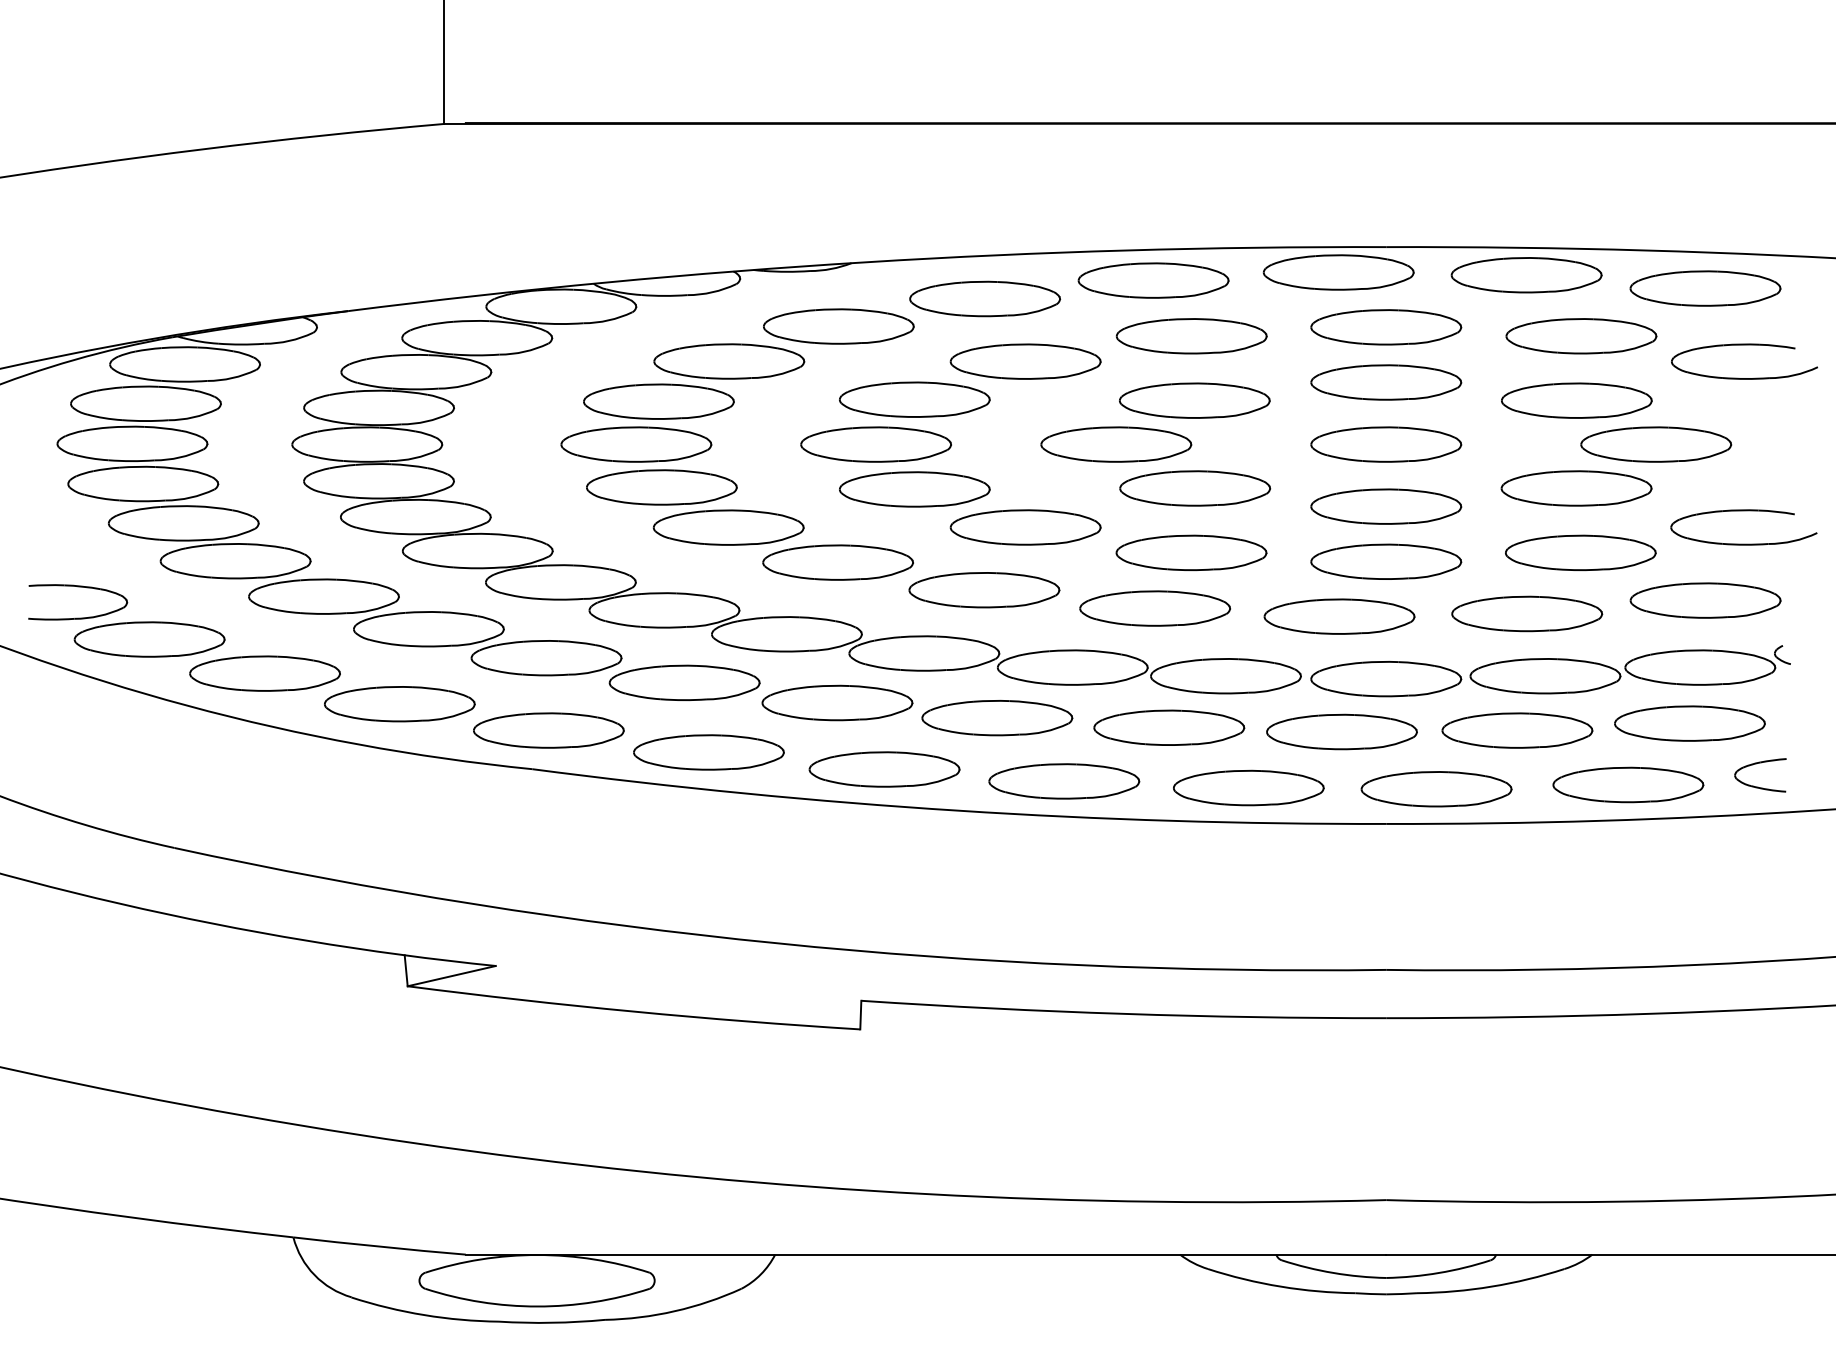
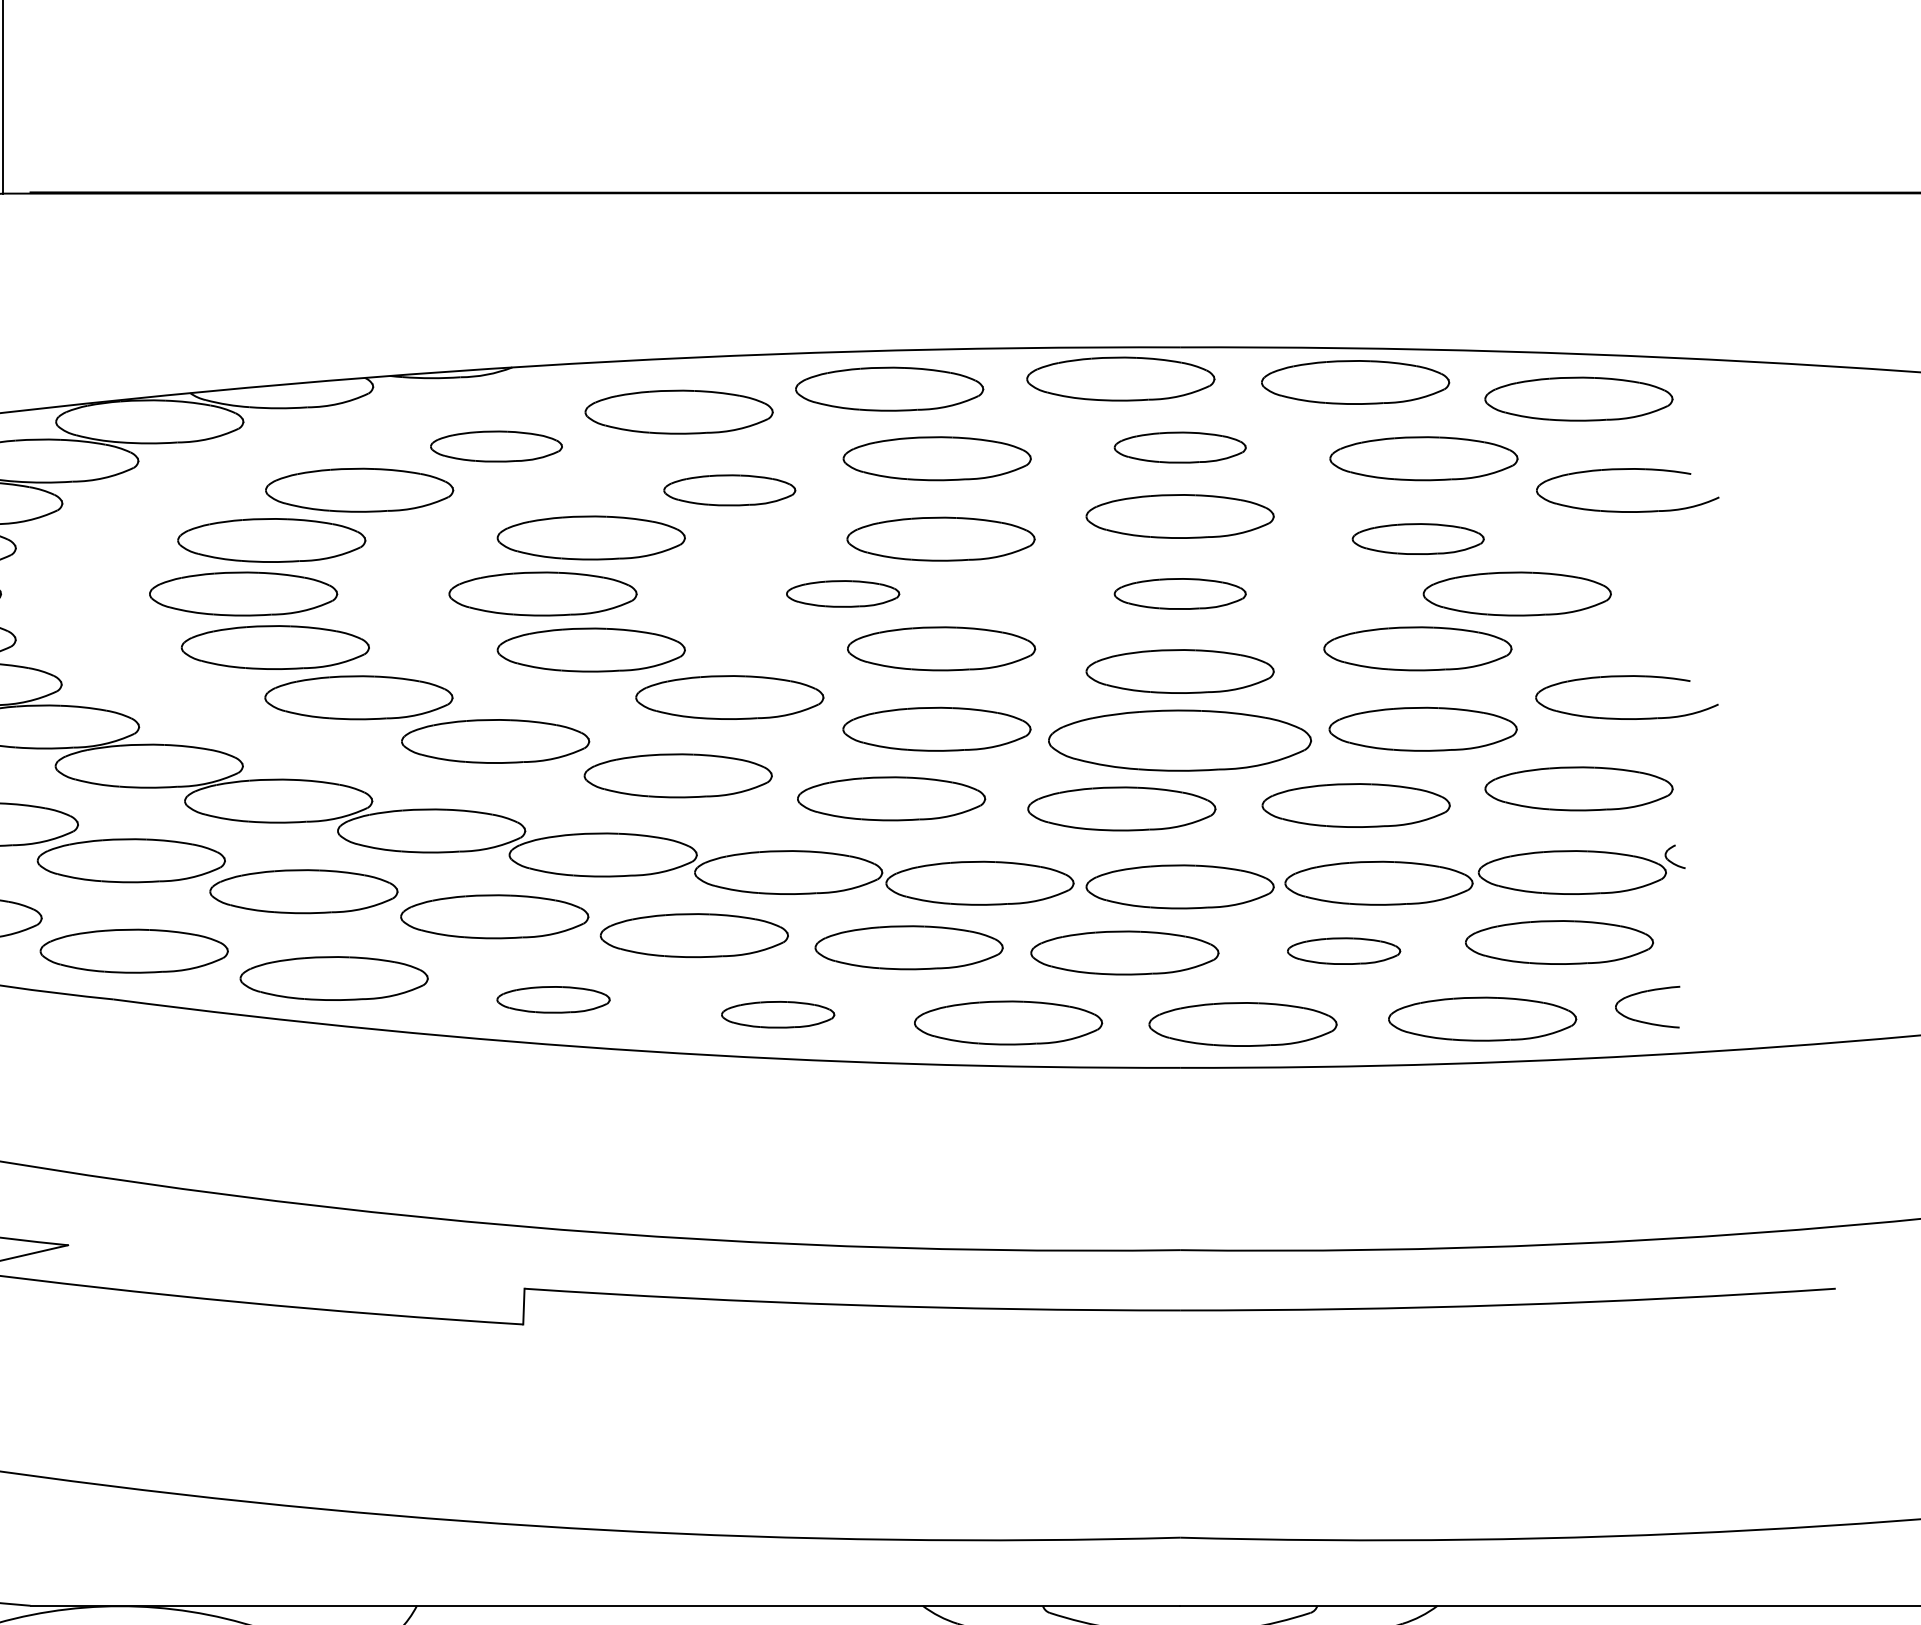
part: (838, 326) -> (496, 446), size x0.7
part: (1386, 327) -> (1180, 447), size x0.7
part: (1025, 361) -> (729, 490), size x0.7
part: (1576, 400) -> (1417, 538), size x0.7
part: (1116, 444) -> (843, 593), size x0.6
part: (1386, 444) -> (1180, 593), size x0.7
part: (1386, 561) -> (1180, 740), size x1.4
part: (1517, 730) -> (1344, 951), size x0.6
part: (884, 769) -> (553, 999), size x0.6
part: (1064, 781) -> (778, 1014), size x0.6

